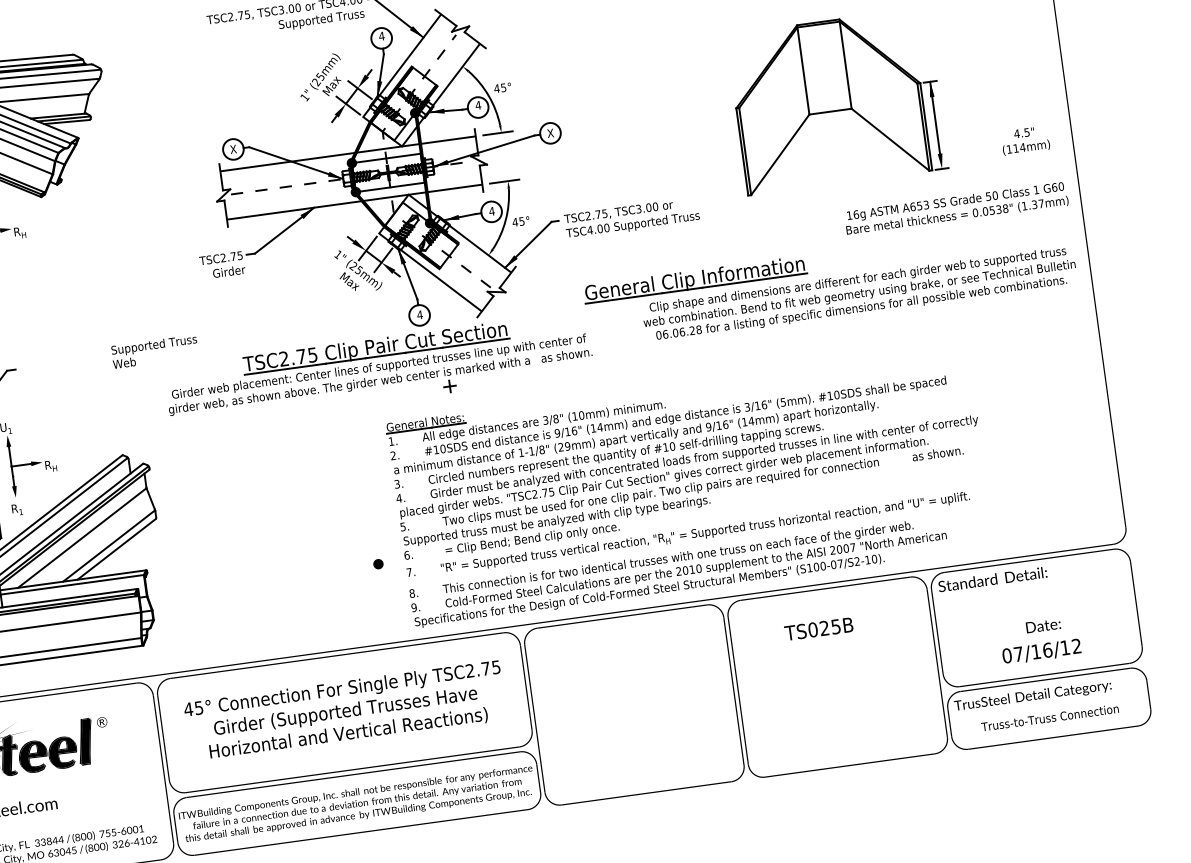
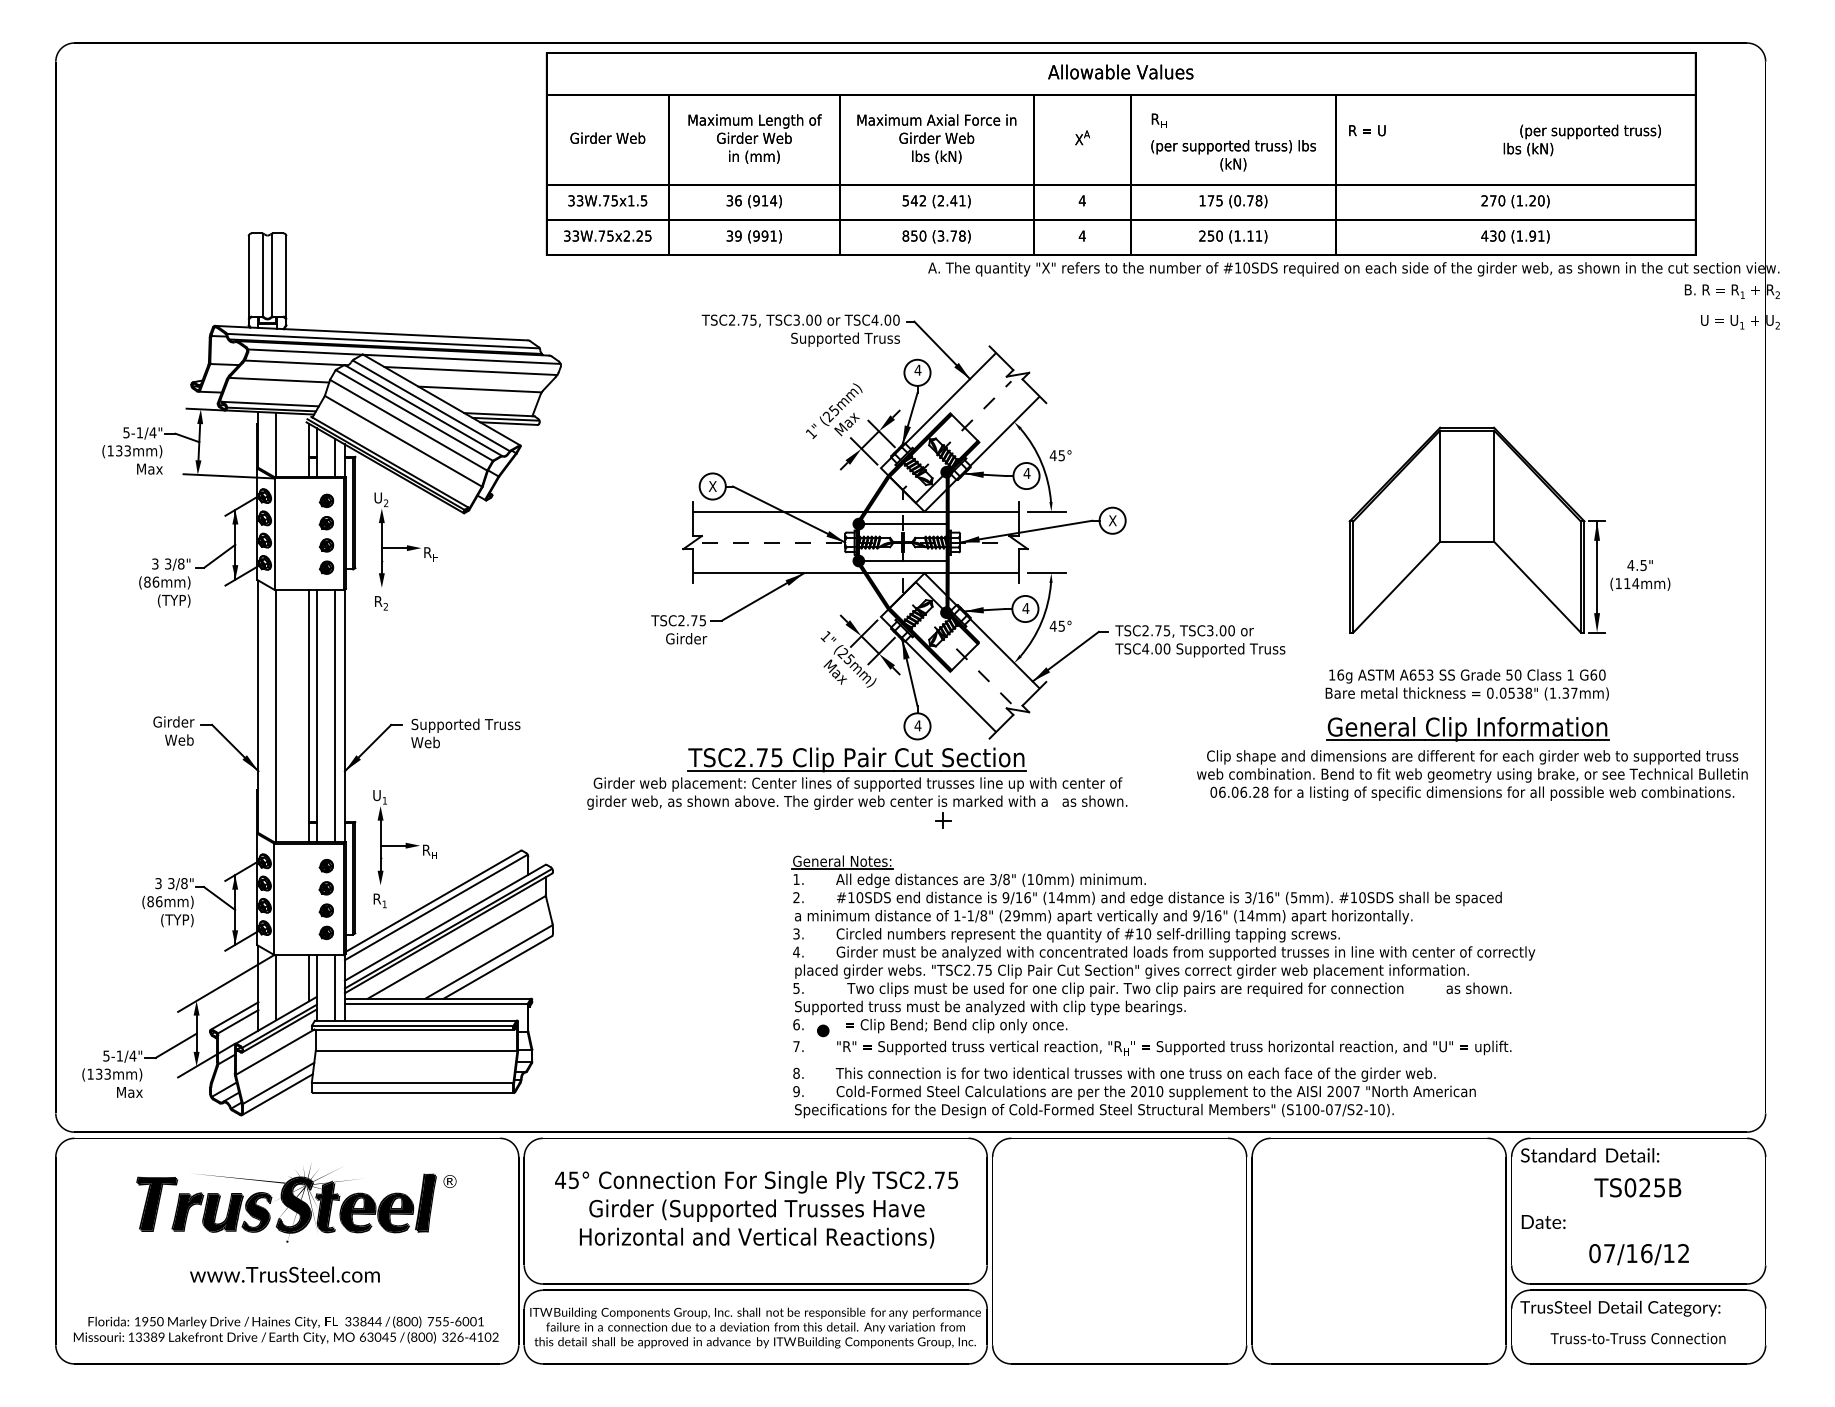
text: (1025, 140) -> (1640, 575), moved
text: (955, 208) -> (1466, 684), moved
part: (695, 280) -> (1467, 729), moved
text: (154, 351) -> (465, 733), moved
part: (690, 486) -> (1163, 986), moved
text: (1043, 626) -> (1543, 1222), moved
text: (818, 628) -> (1637, 1187), moved

